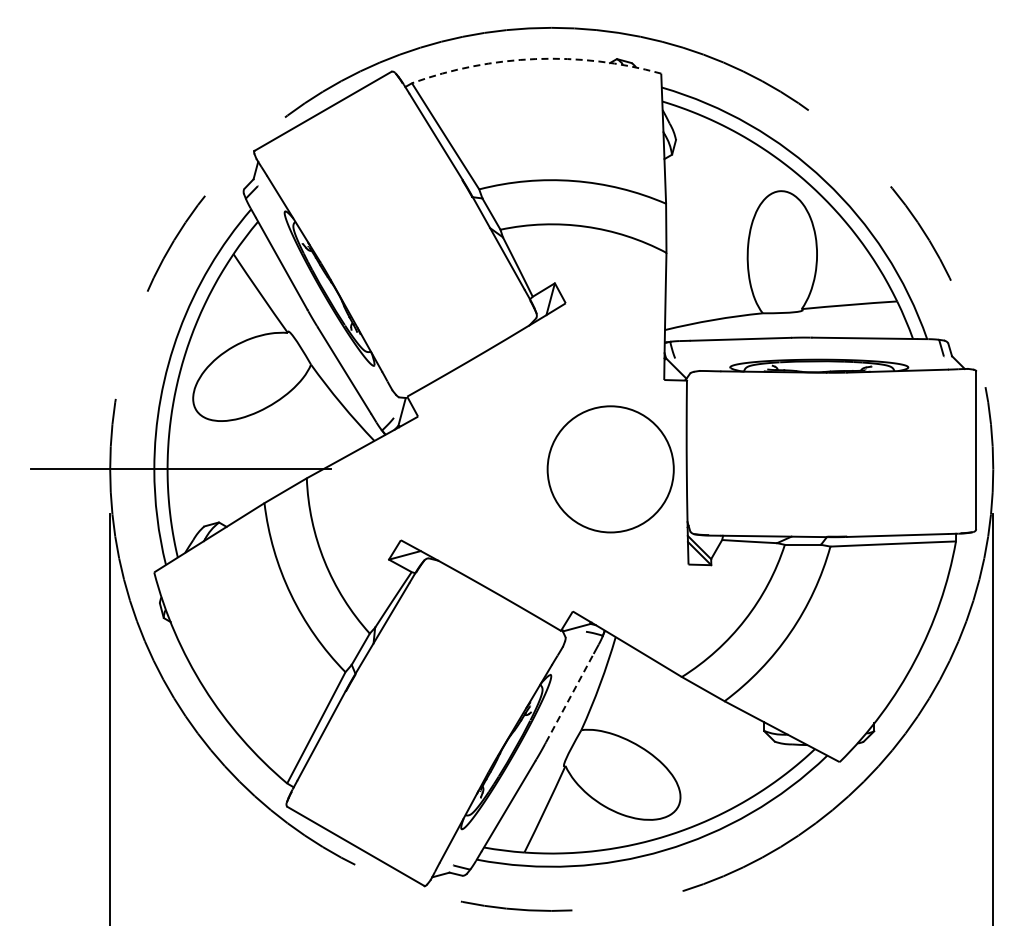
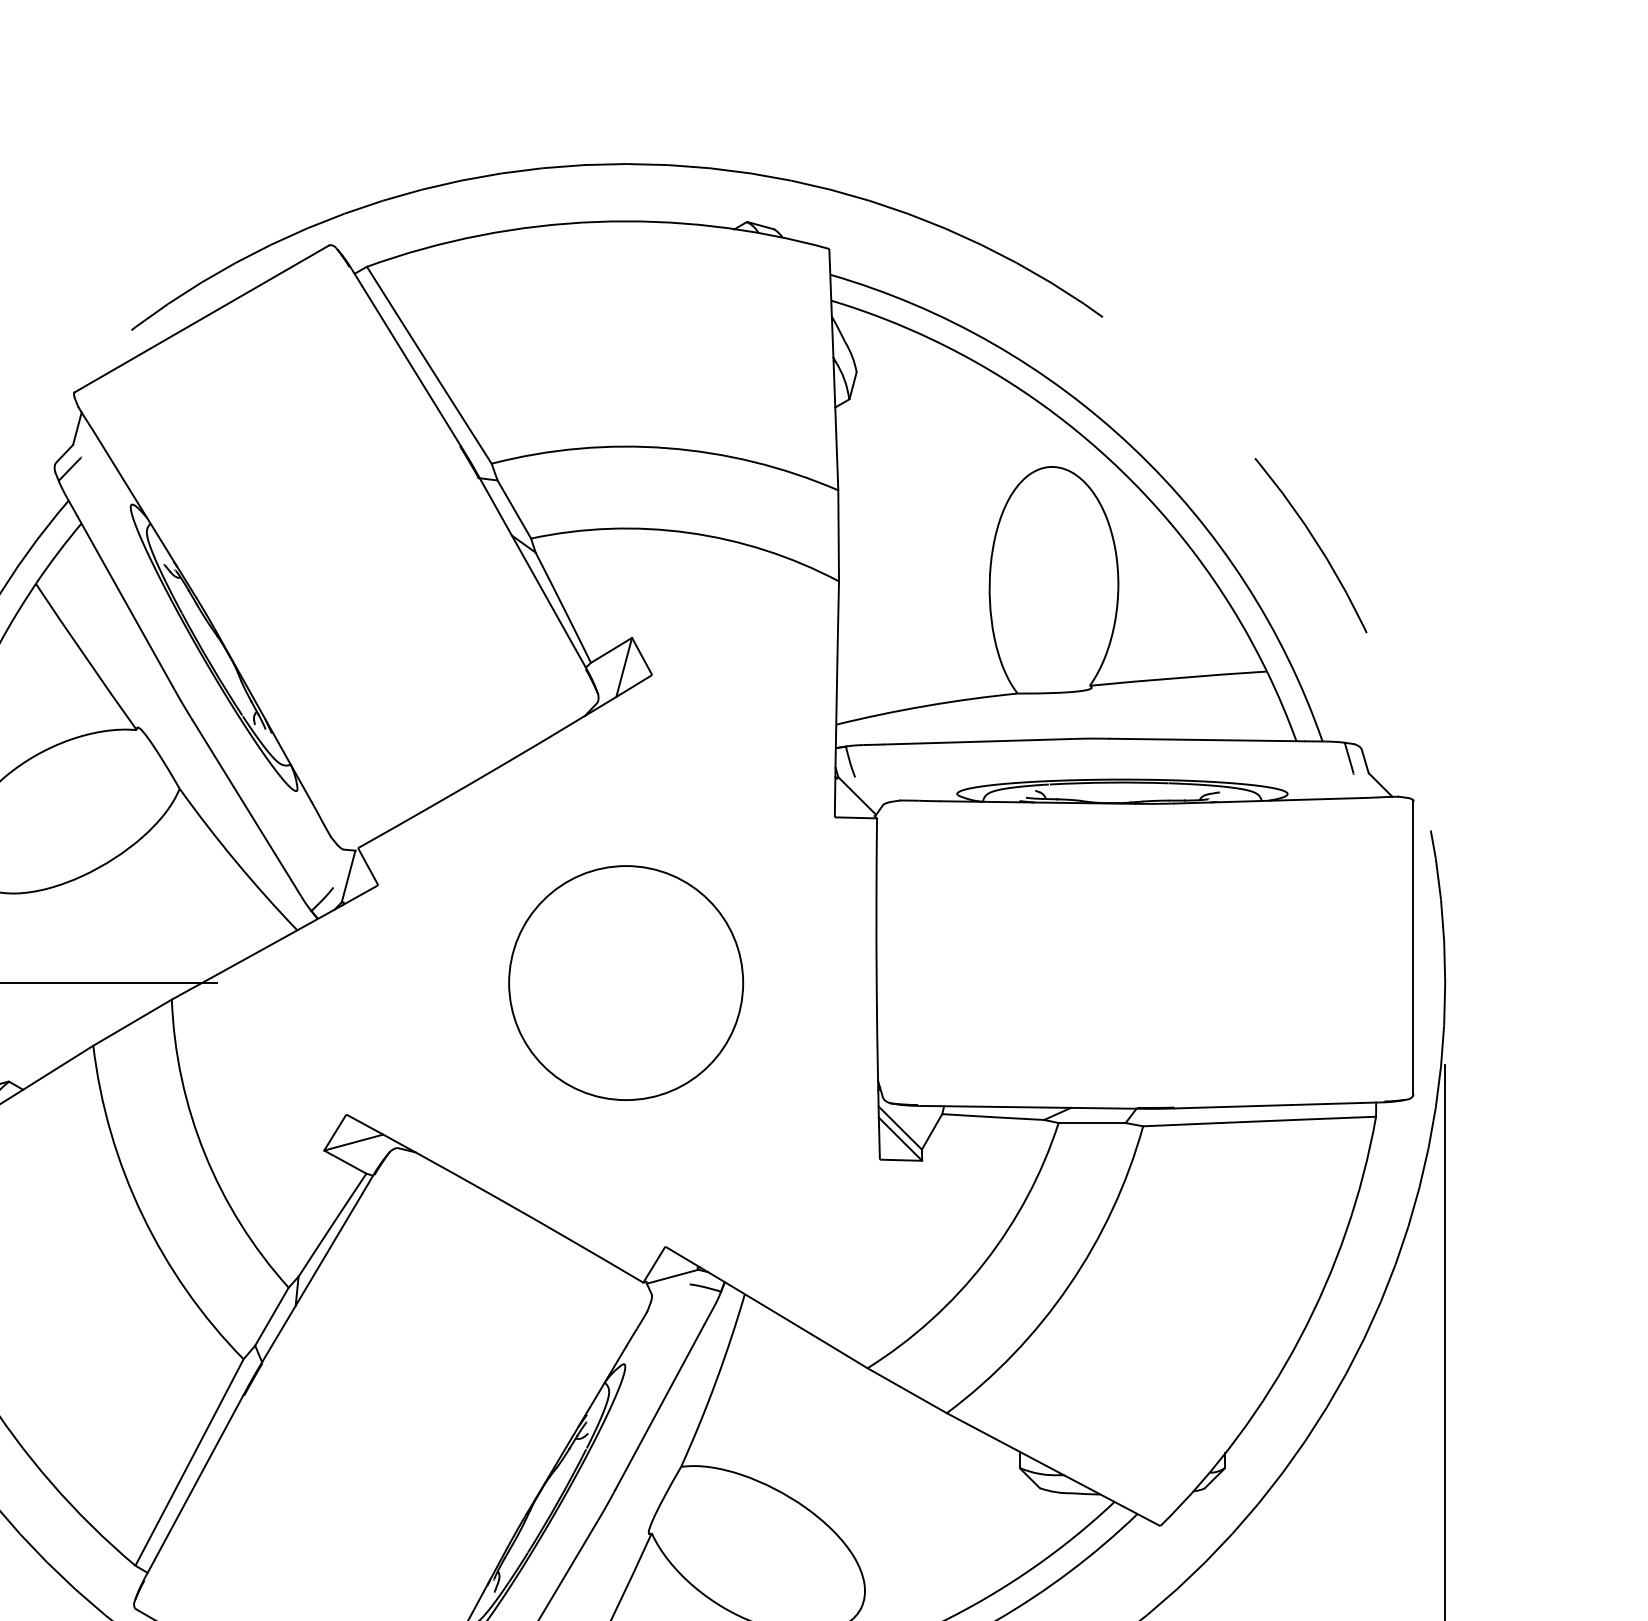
arc: (535, 59) -> (596, 222), dashed -> solid
circle: (610, 469) -> (625, 983), moved
line: (570, 697) -> (660, 1406), dashed -> solid

